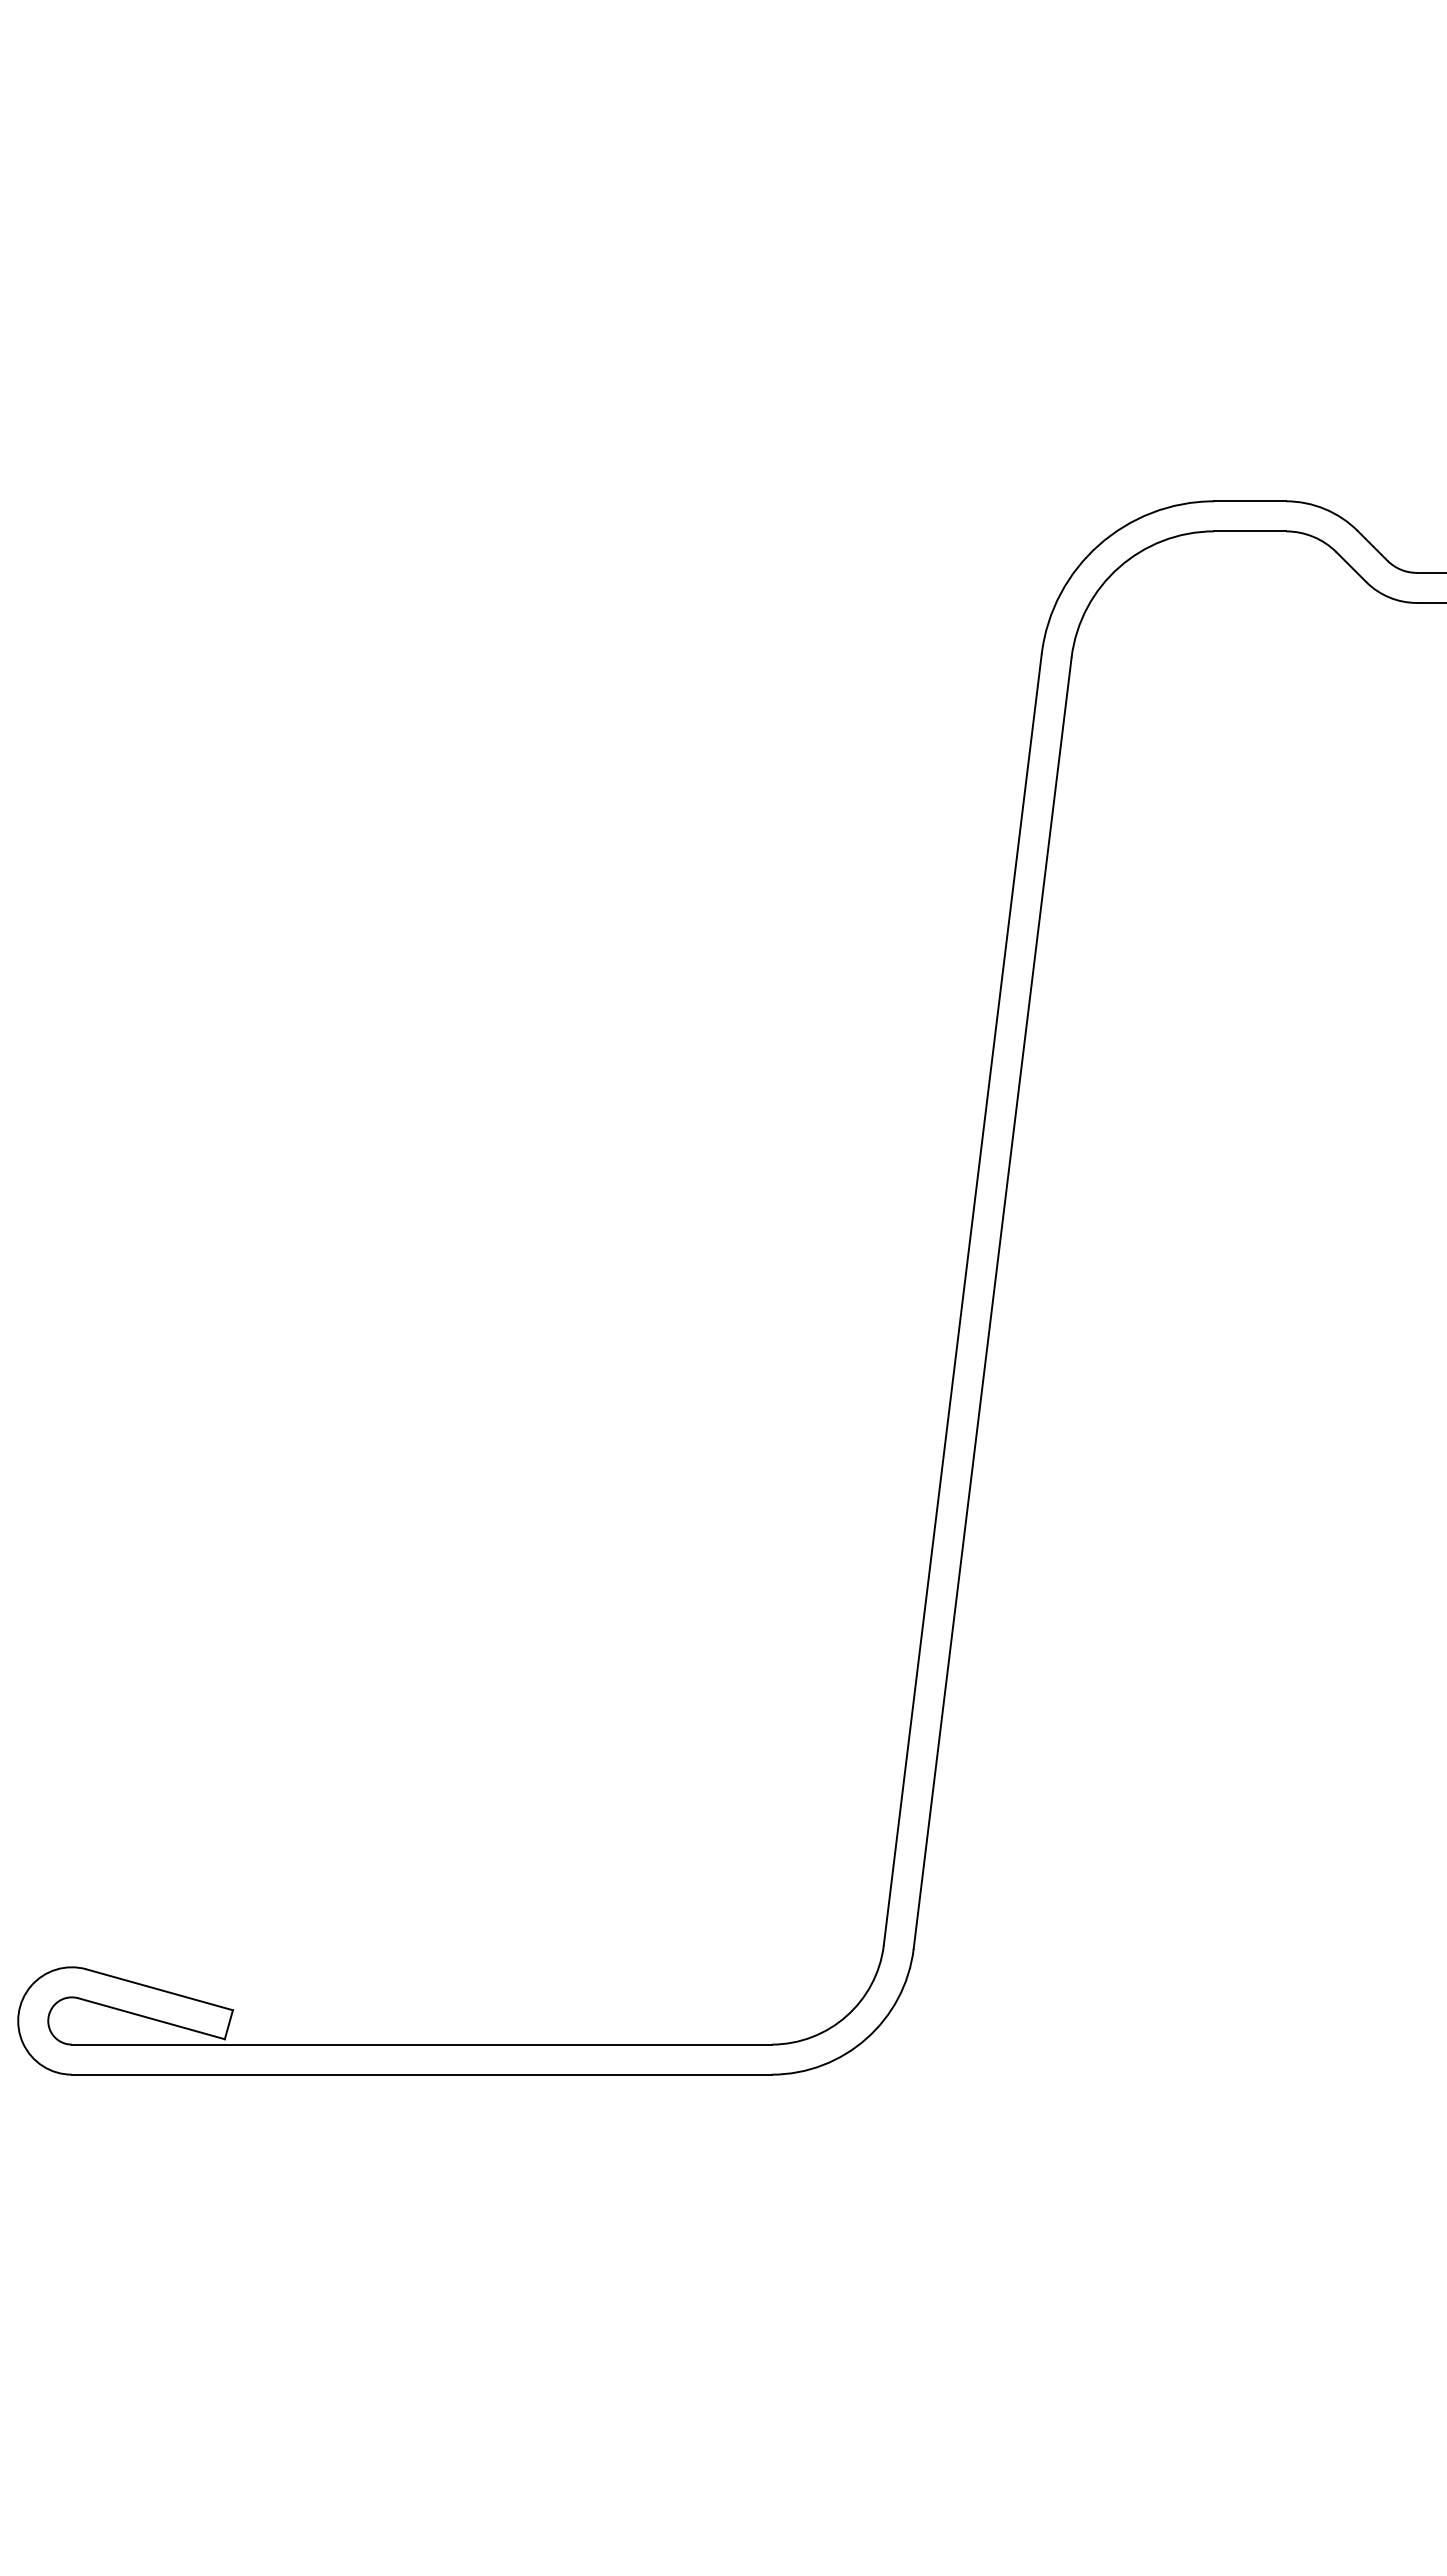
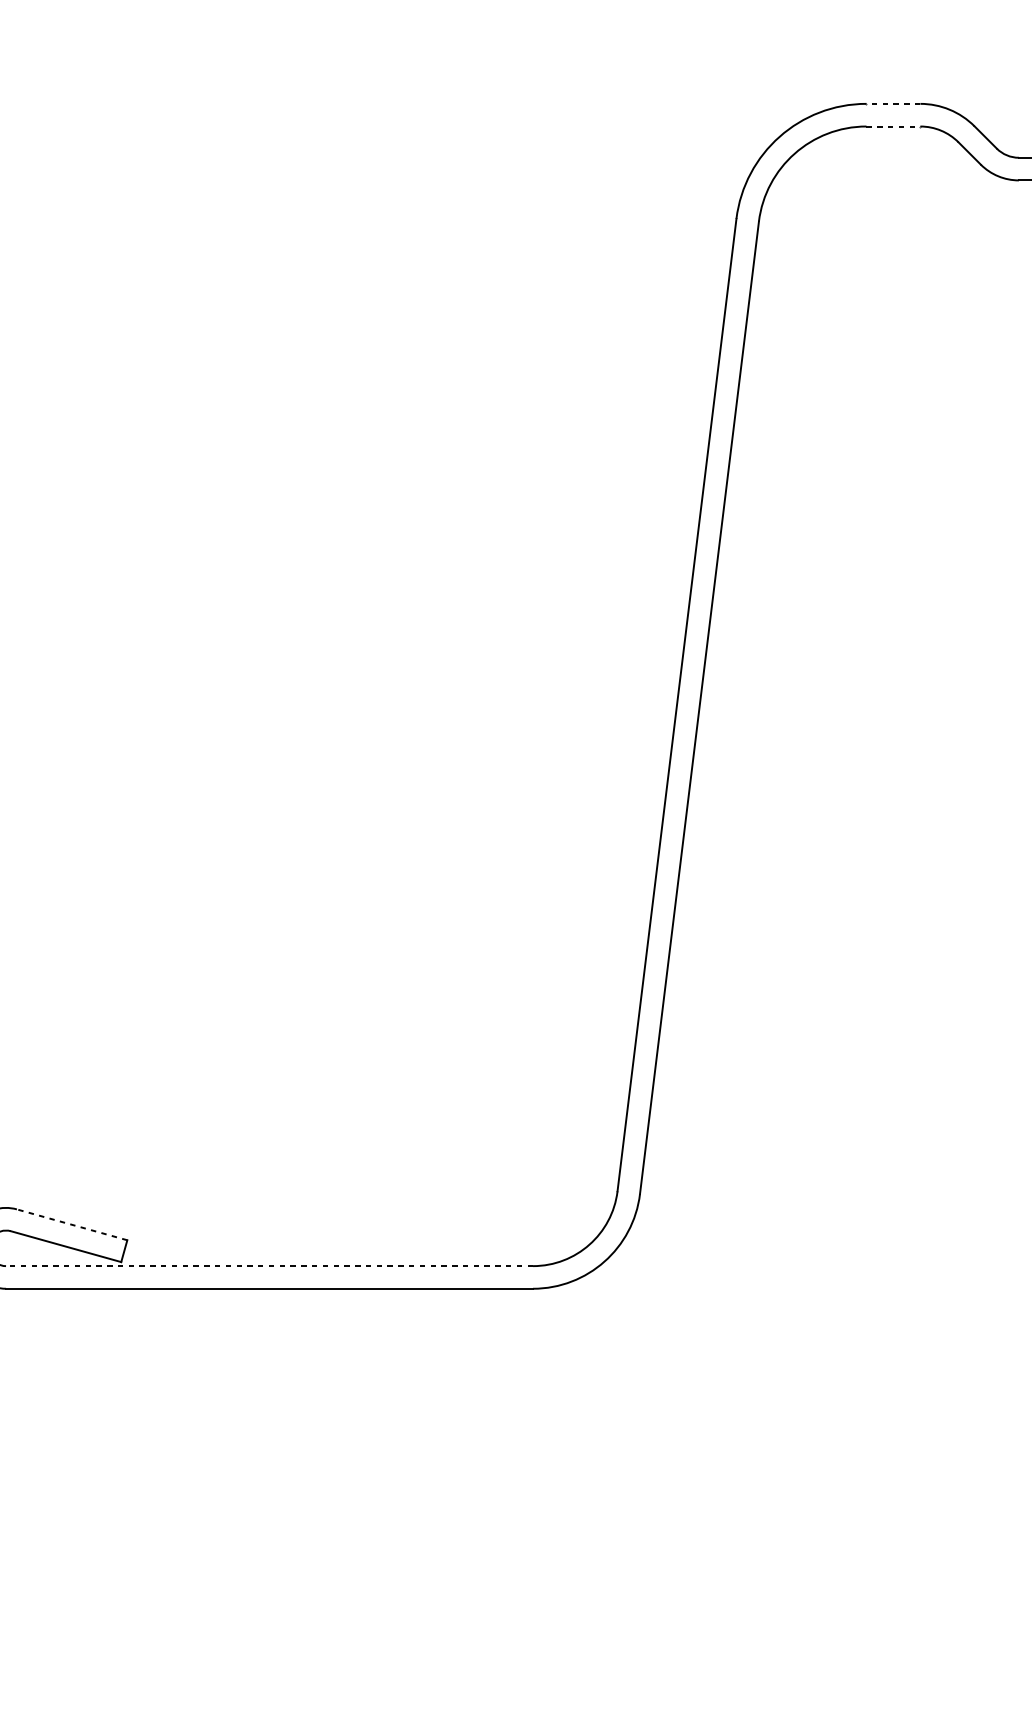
line: (1250, 501) -> (893, 104), solid -> dashed
line: (1250, 531) -> (893, 126), solid -> dashed
line: (159, 1989) -> (72, 1224), solid -> dashed
line: (421, 2044) -> (269, 1266), solid -> dashed

